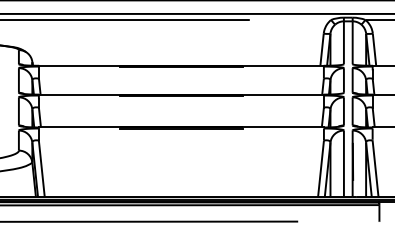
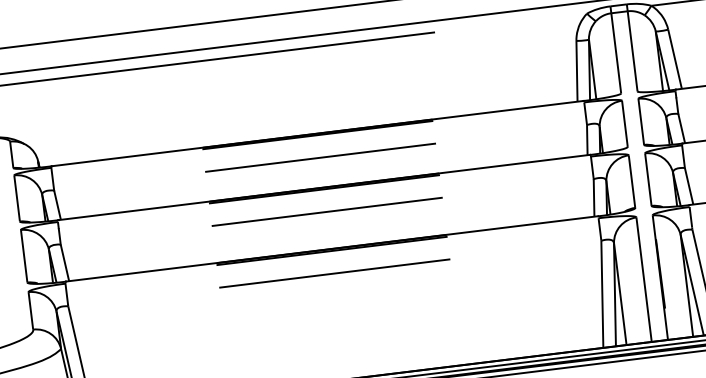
line: (181, 78) -> (320, 157), added
line: (181, 107) -> (327, 211), added
line: (181, 140) -> (334, 273), added

